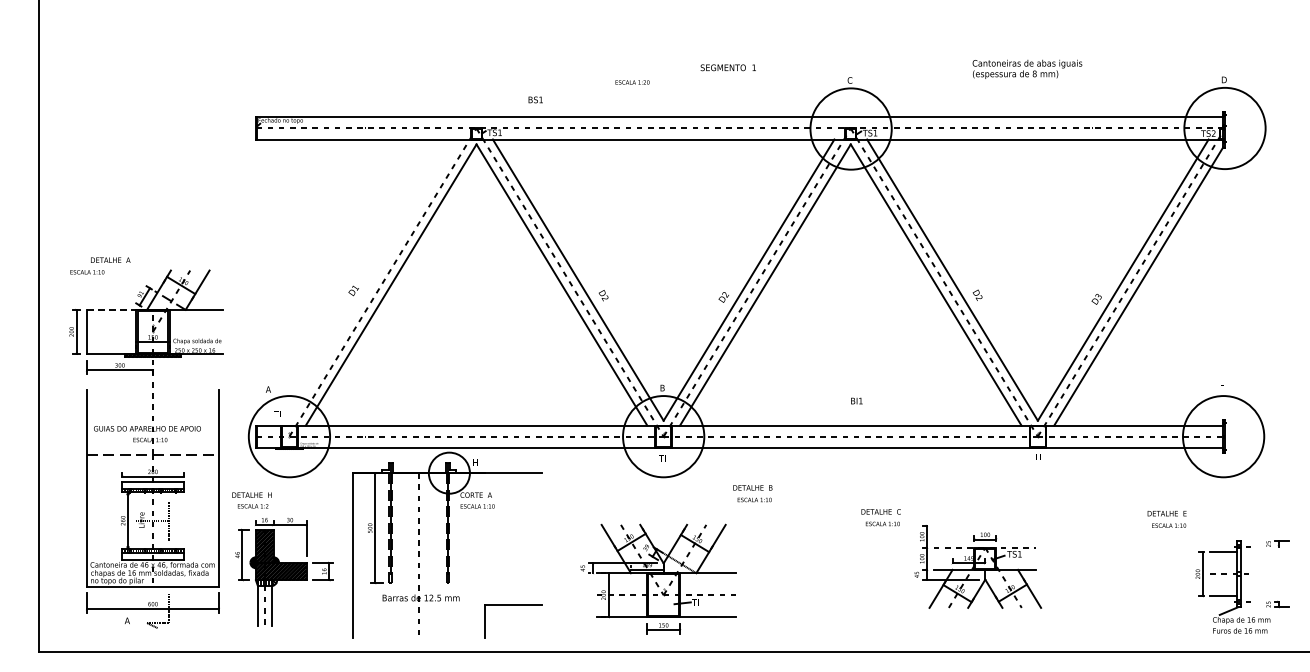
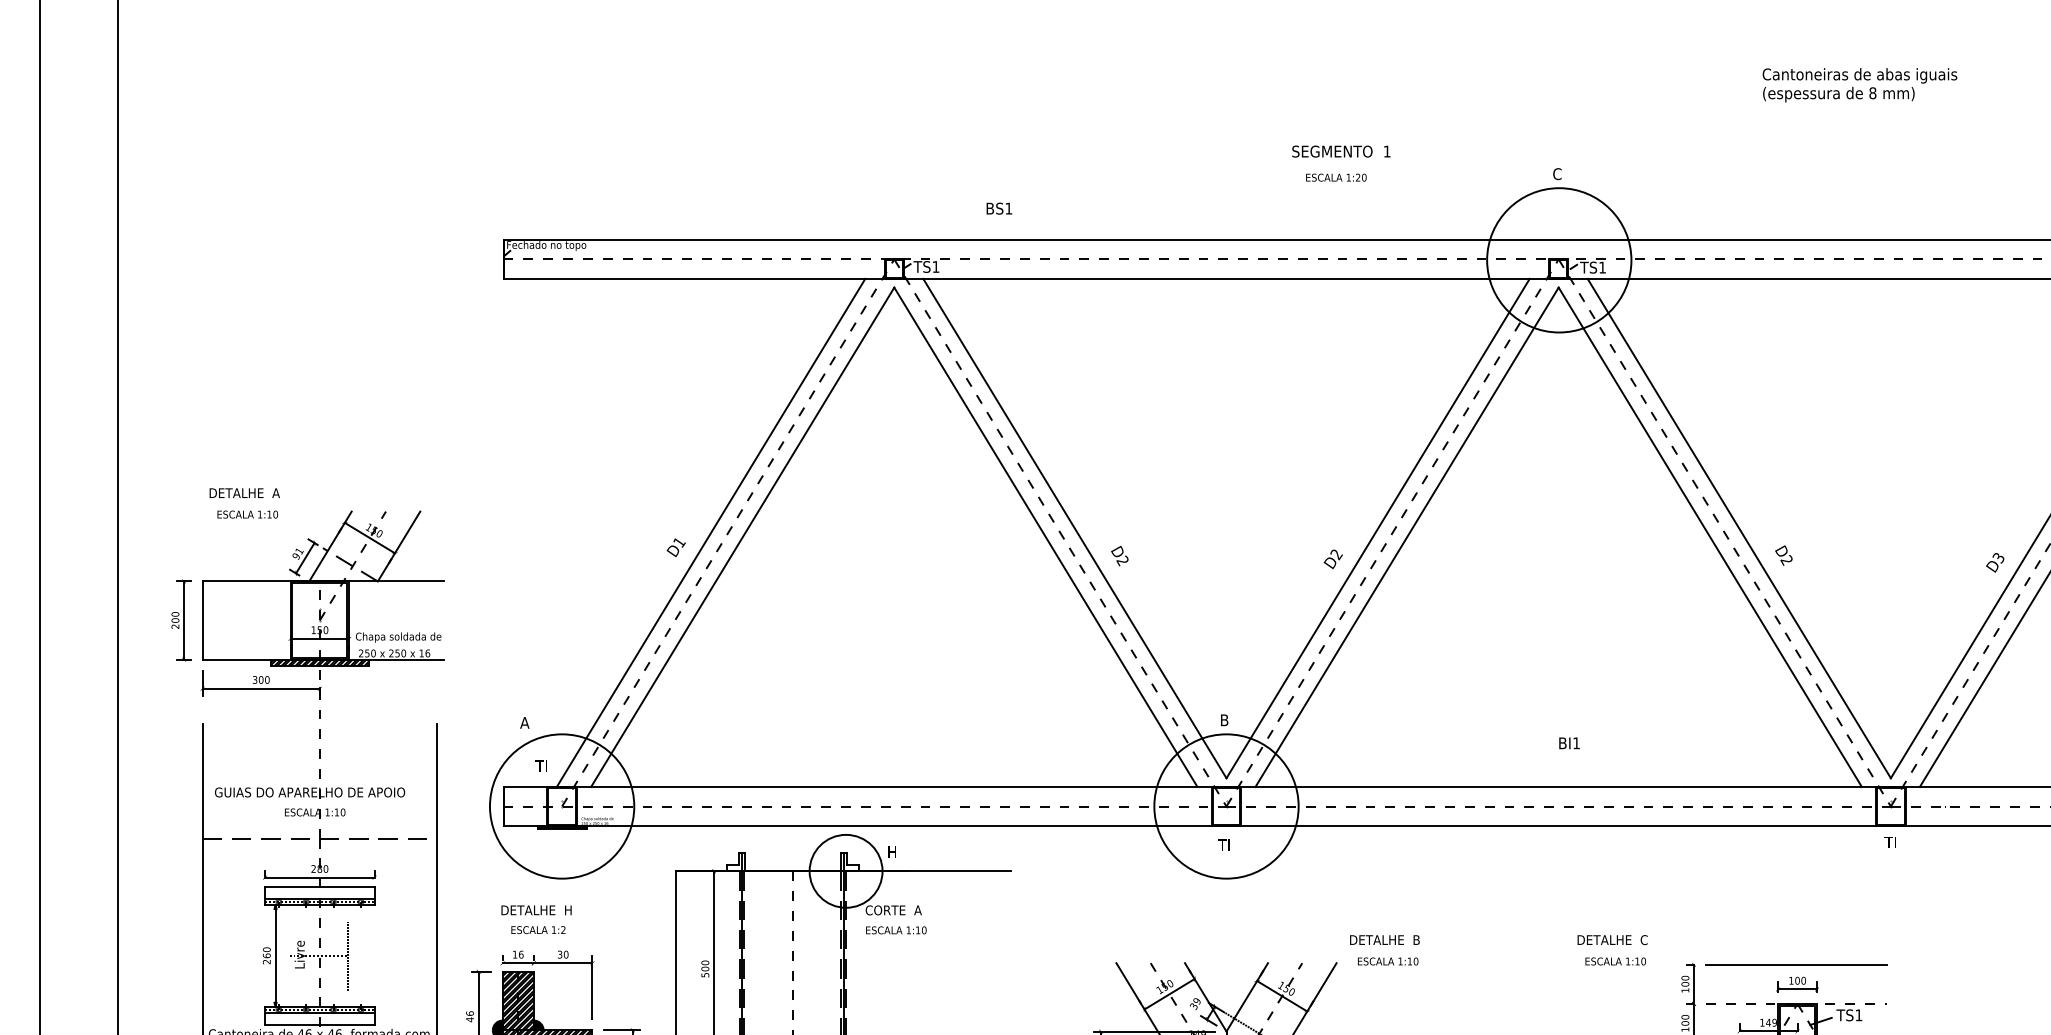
text: (1027, 68) -> (1860, 83), moved
text: (632, 82) -> (1336, 177), moved
text: (87, 272) -> (247, 515), moved
line: (373, 282) -> (711, 532), added
line: (111, 309) -> (246, 580), dashed -> solid
text: (752, 493) -> (1384, 950), moved
text: (251, 500) -> (535, 919), moved
line: (984, 525) -> (1796, 964), added

